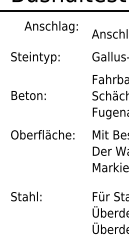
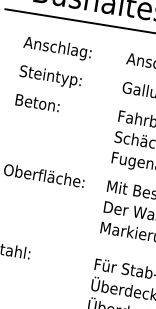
text: (50, 27) -> (56, 48), moved
text: (28, 95) -> (37, 102), moved

